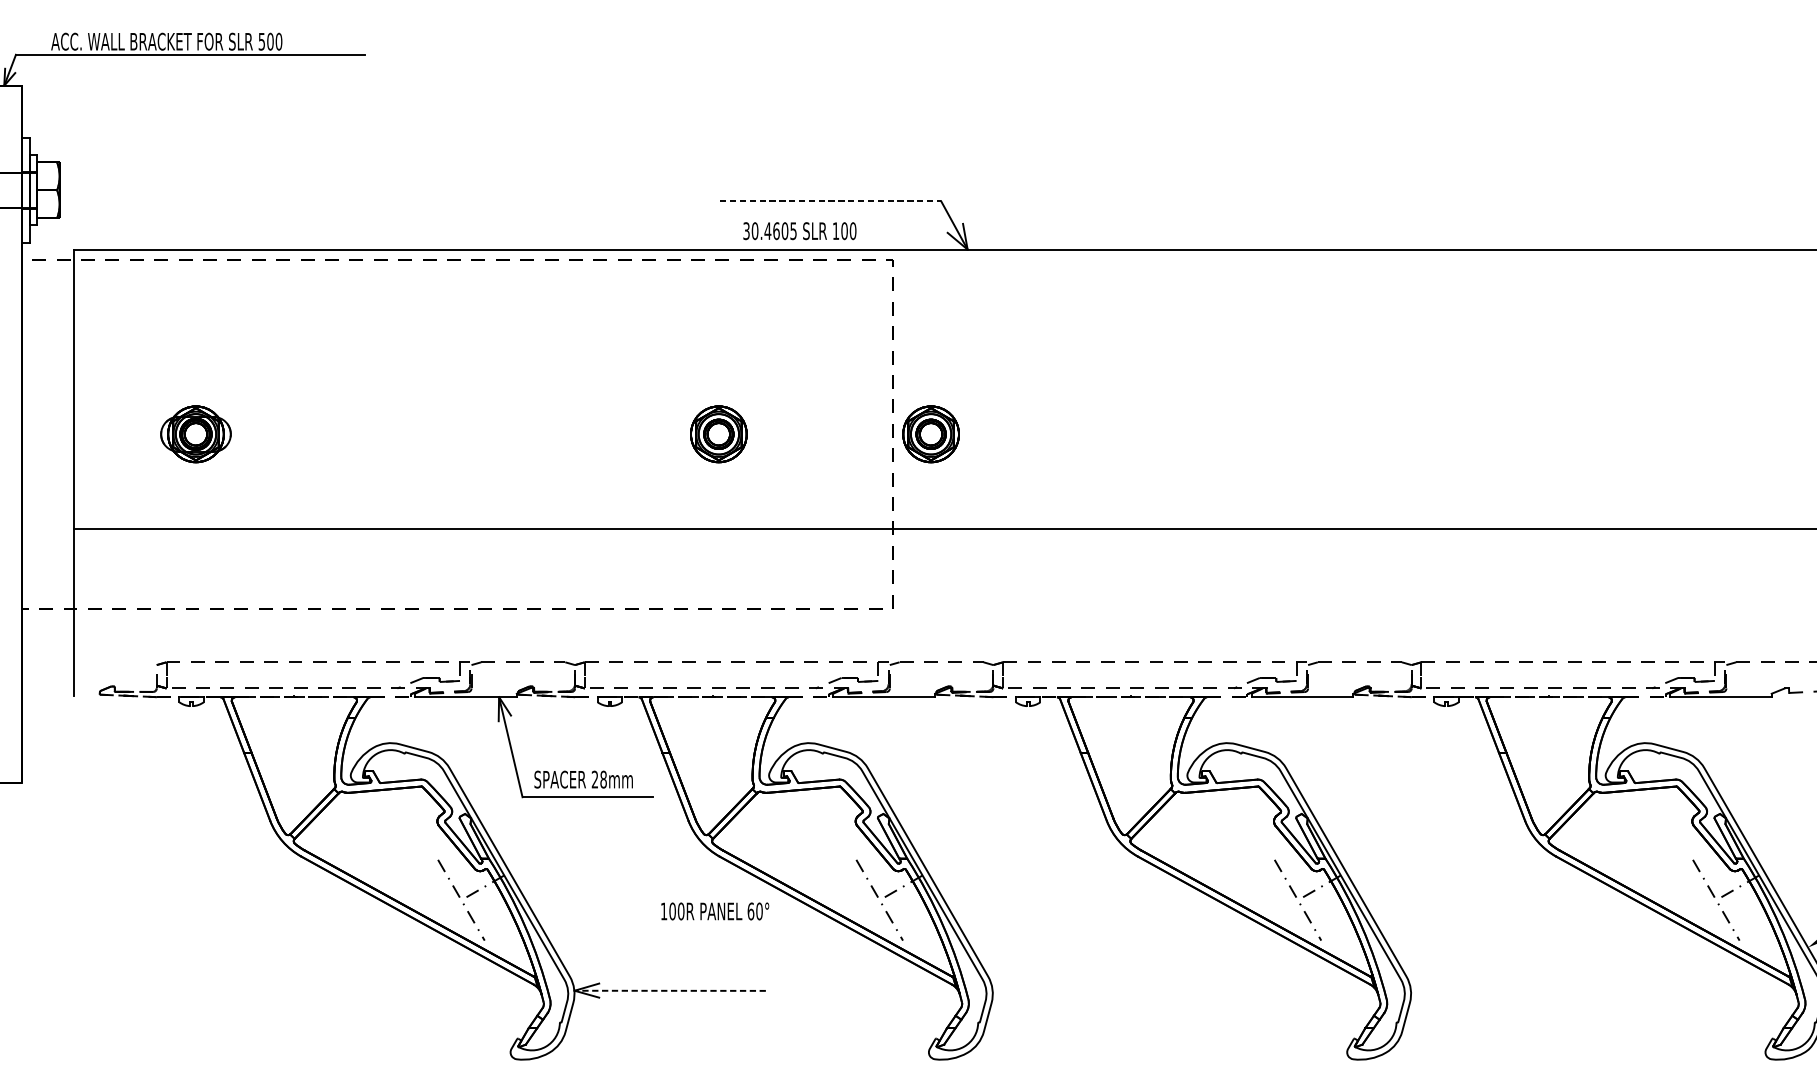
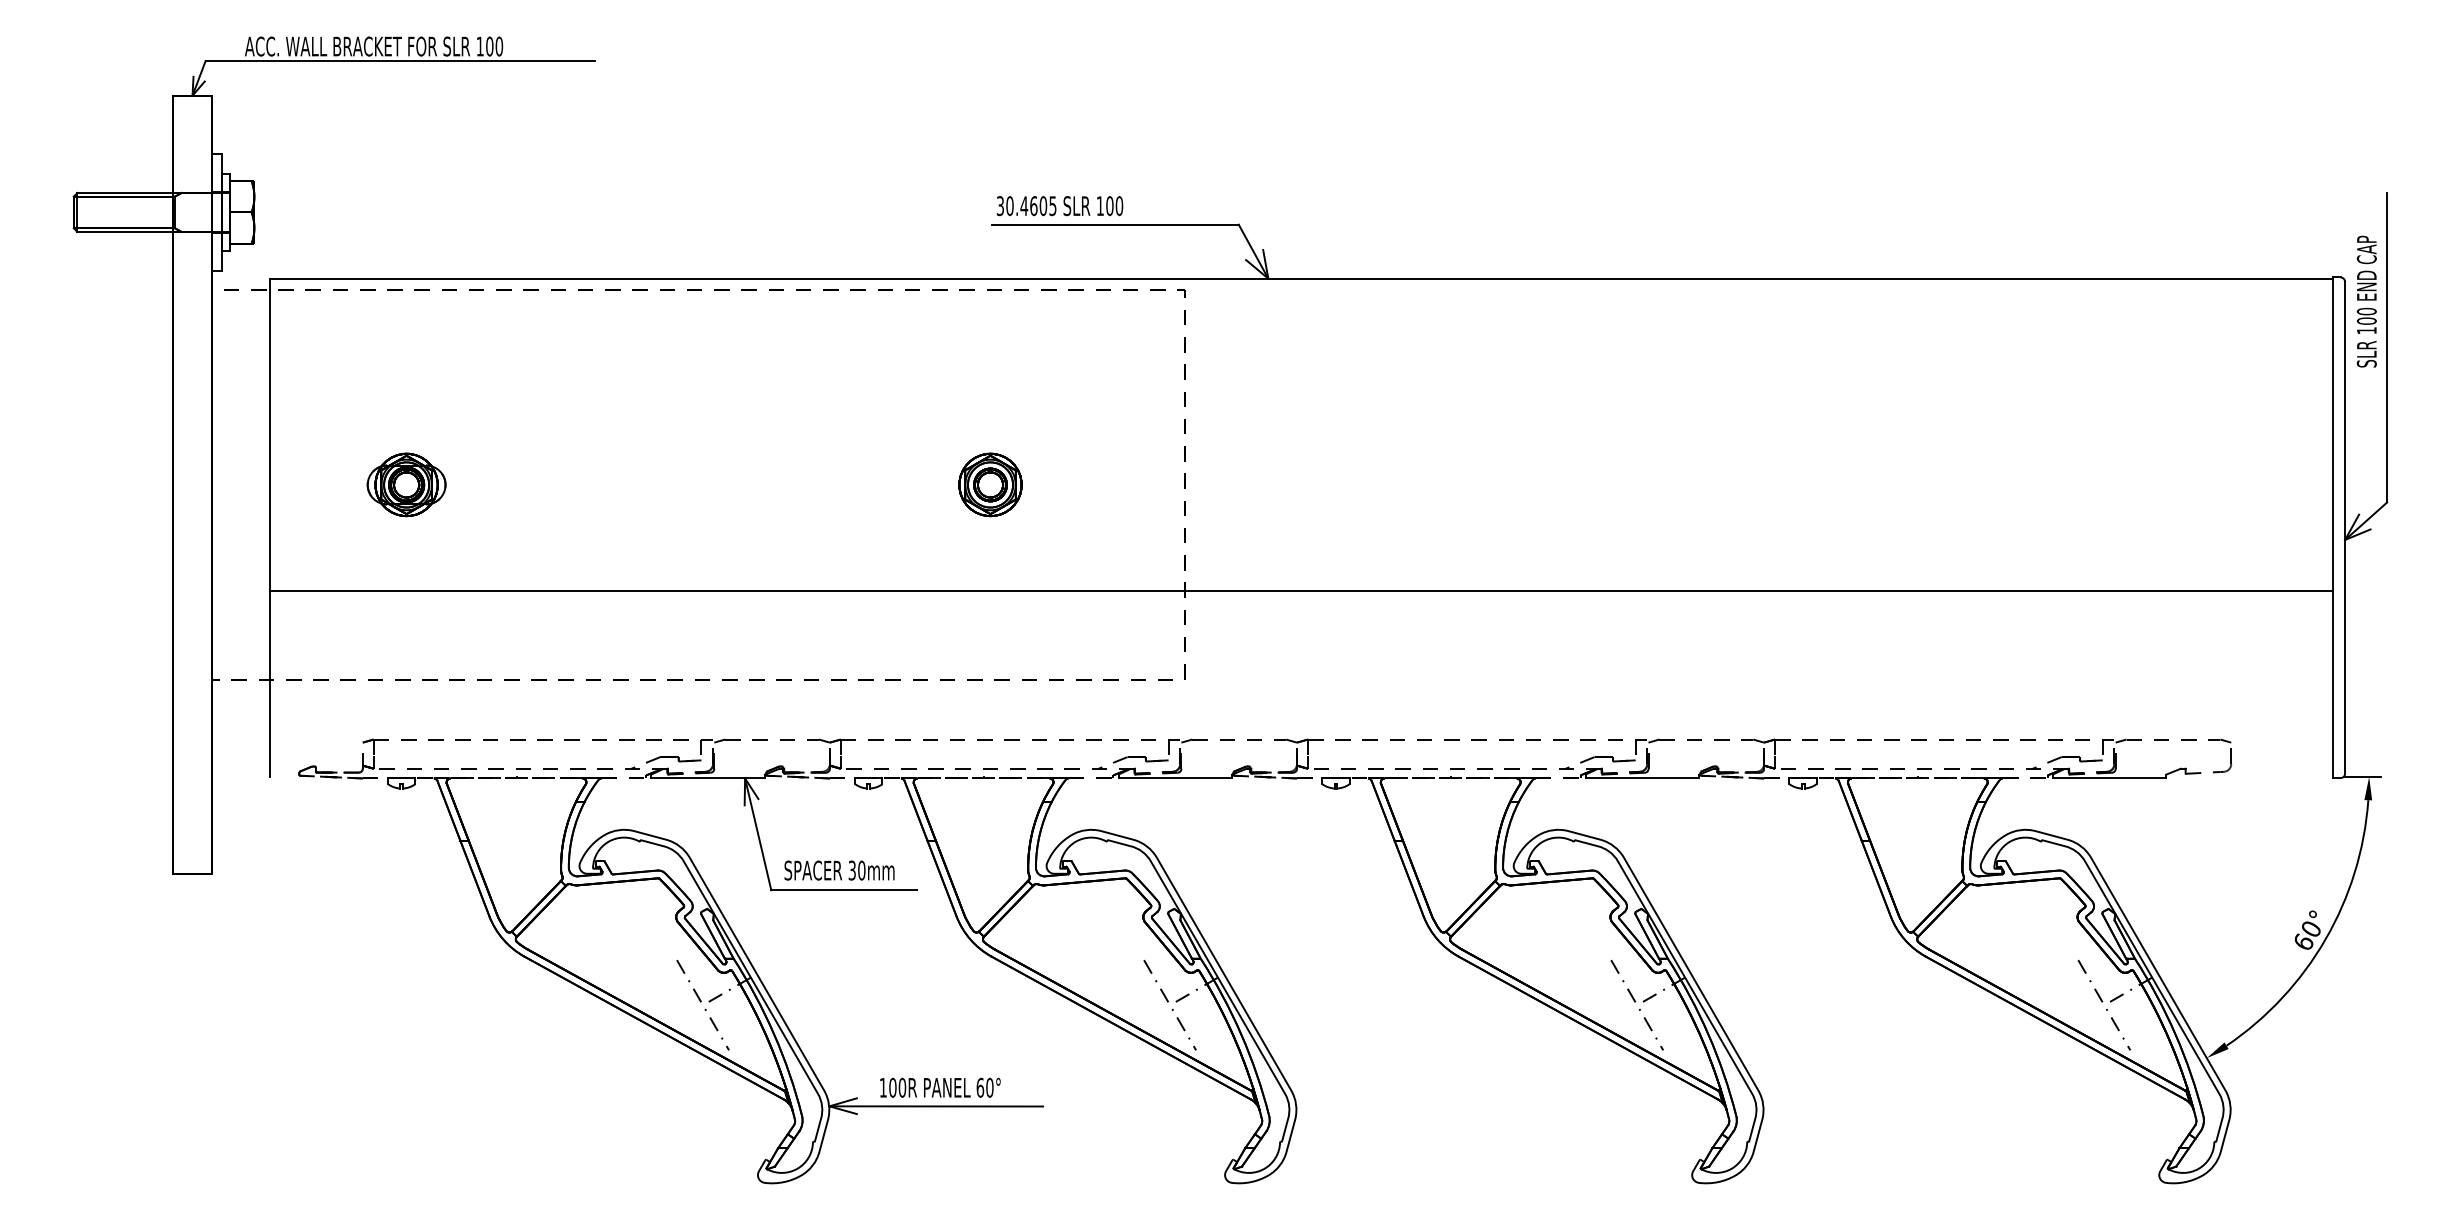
text: (261, 41) -> (479, 46), 500 -> 100
line: (830, 201) -> (1115, 224), dashed -> solid
text: (799, 231) -> (1059, 206), moved
part: (931, 433) -> (1227, 484), removed
text: (598, 779) -> (856, 870), 28mm -> 30mm
text: (715, 911) -> (940, 1087), moved
line: (670, 990) -> (936, 1106), dashed -> solid

